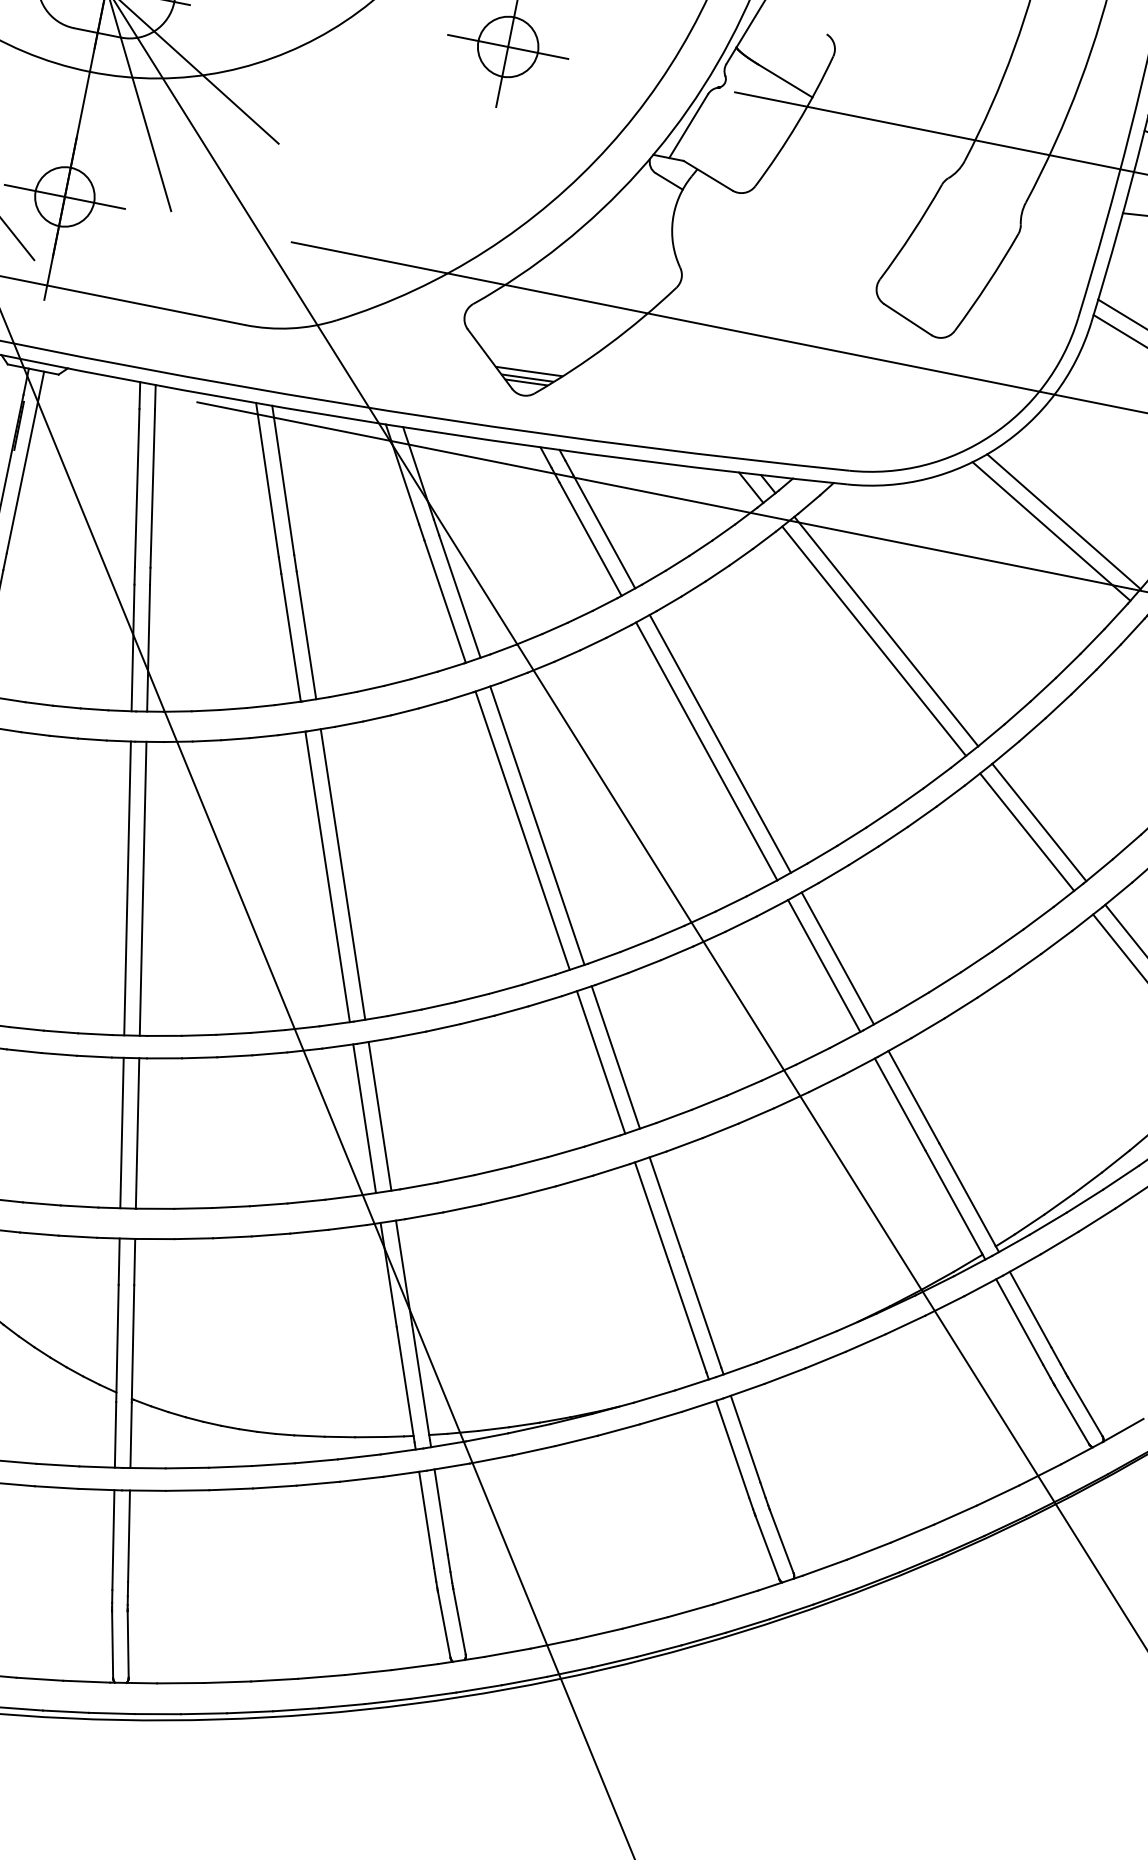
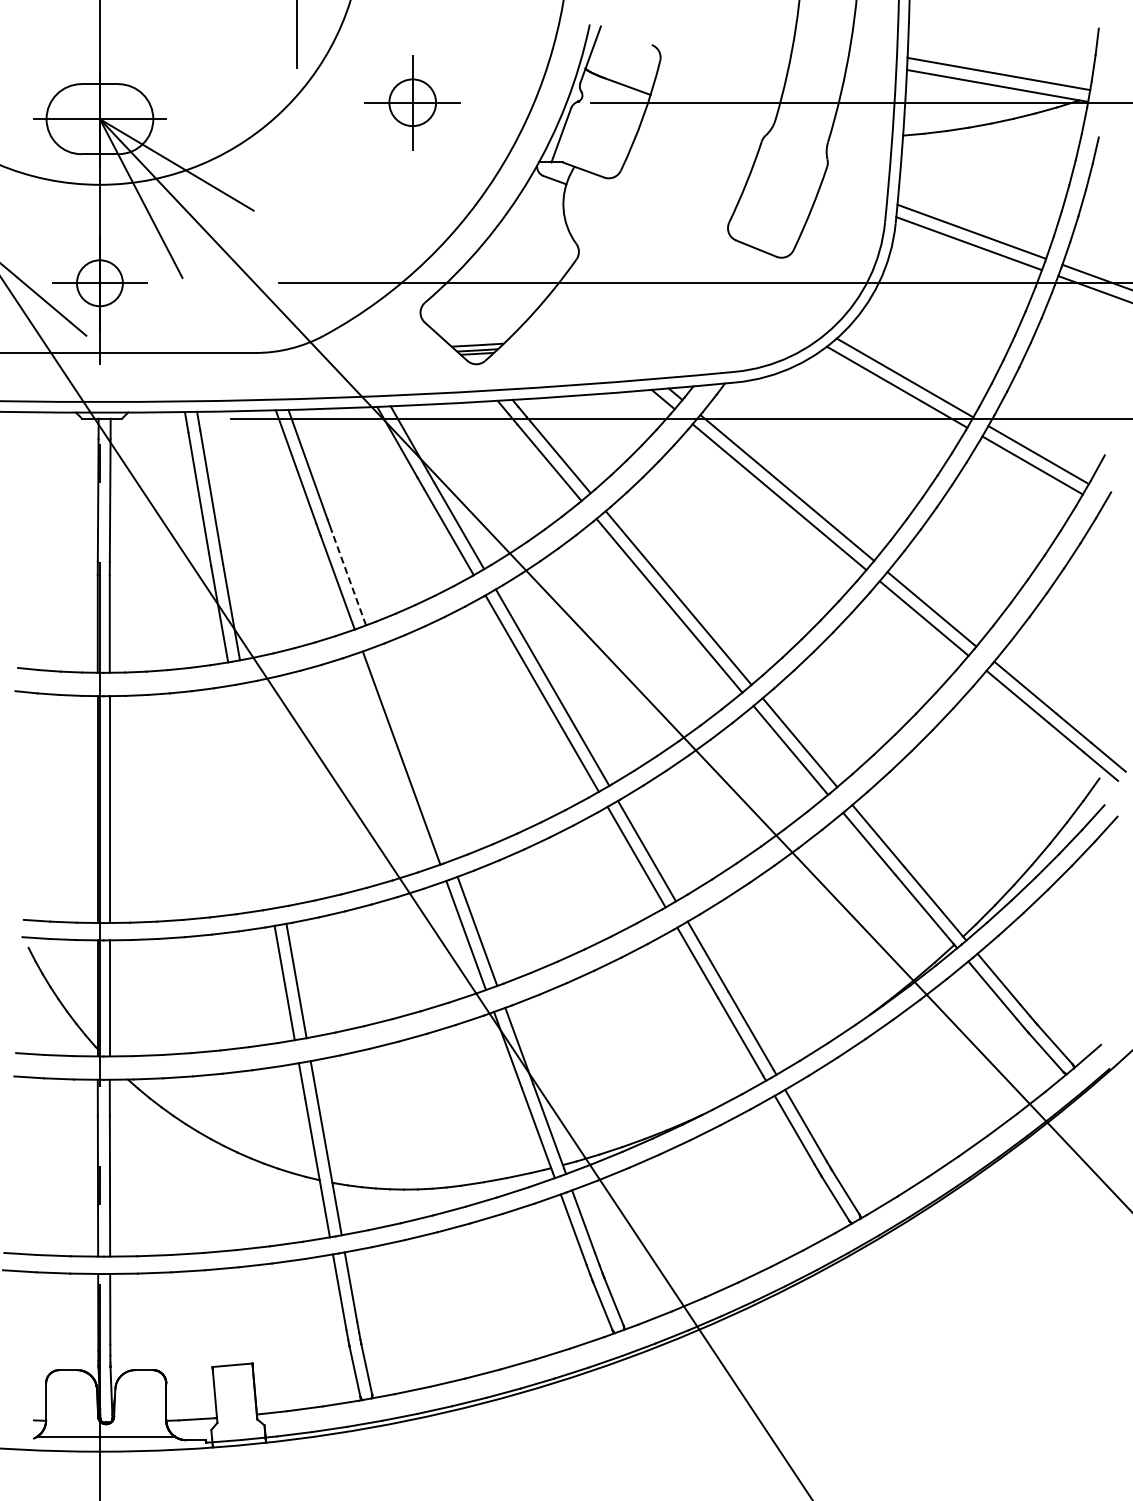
line: (307, 635) -> (349, 578), solid -> dashed
line: (342, 873) -> (412, 753), removed
line: (127, 887) -> (251, 796), removed
line: (142, 888) -> (263, 794), removed

